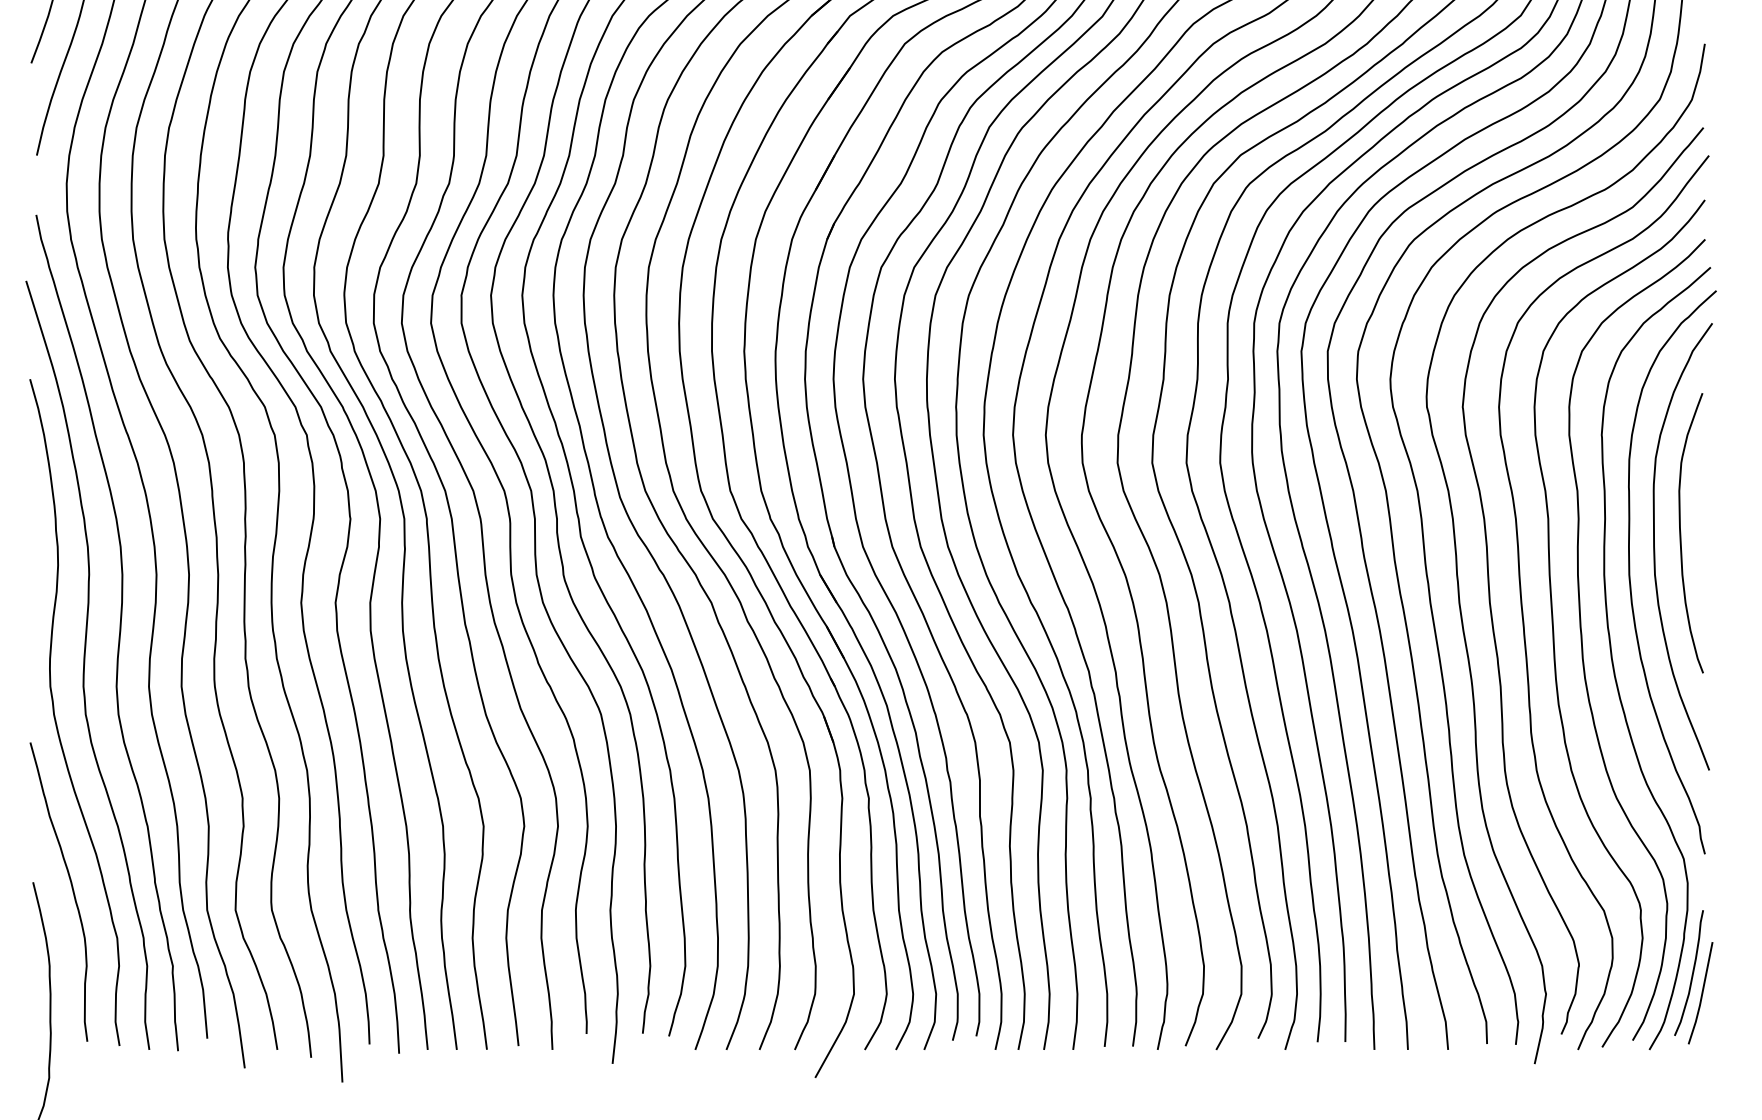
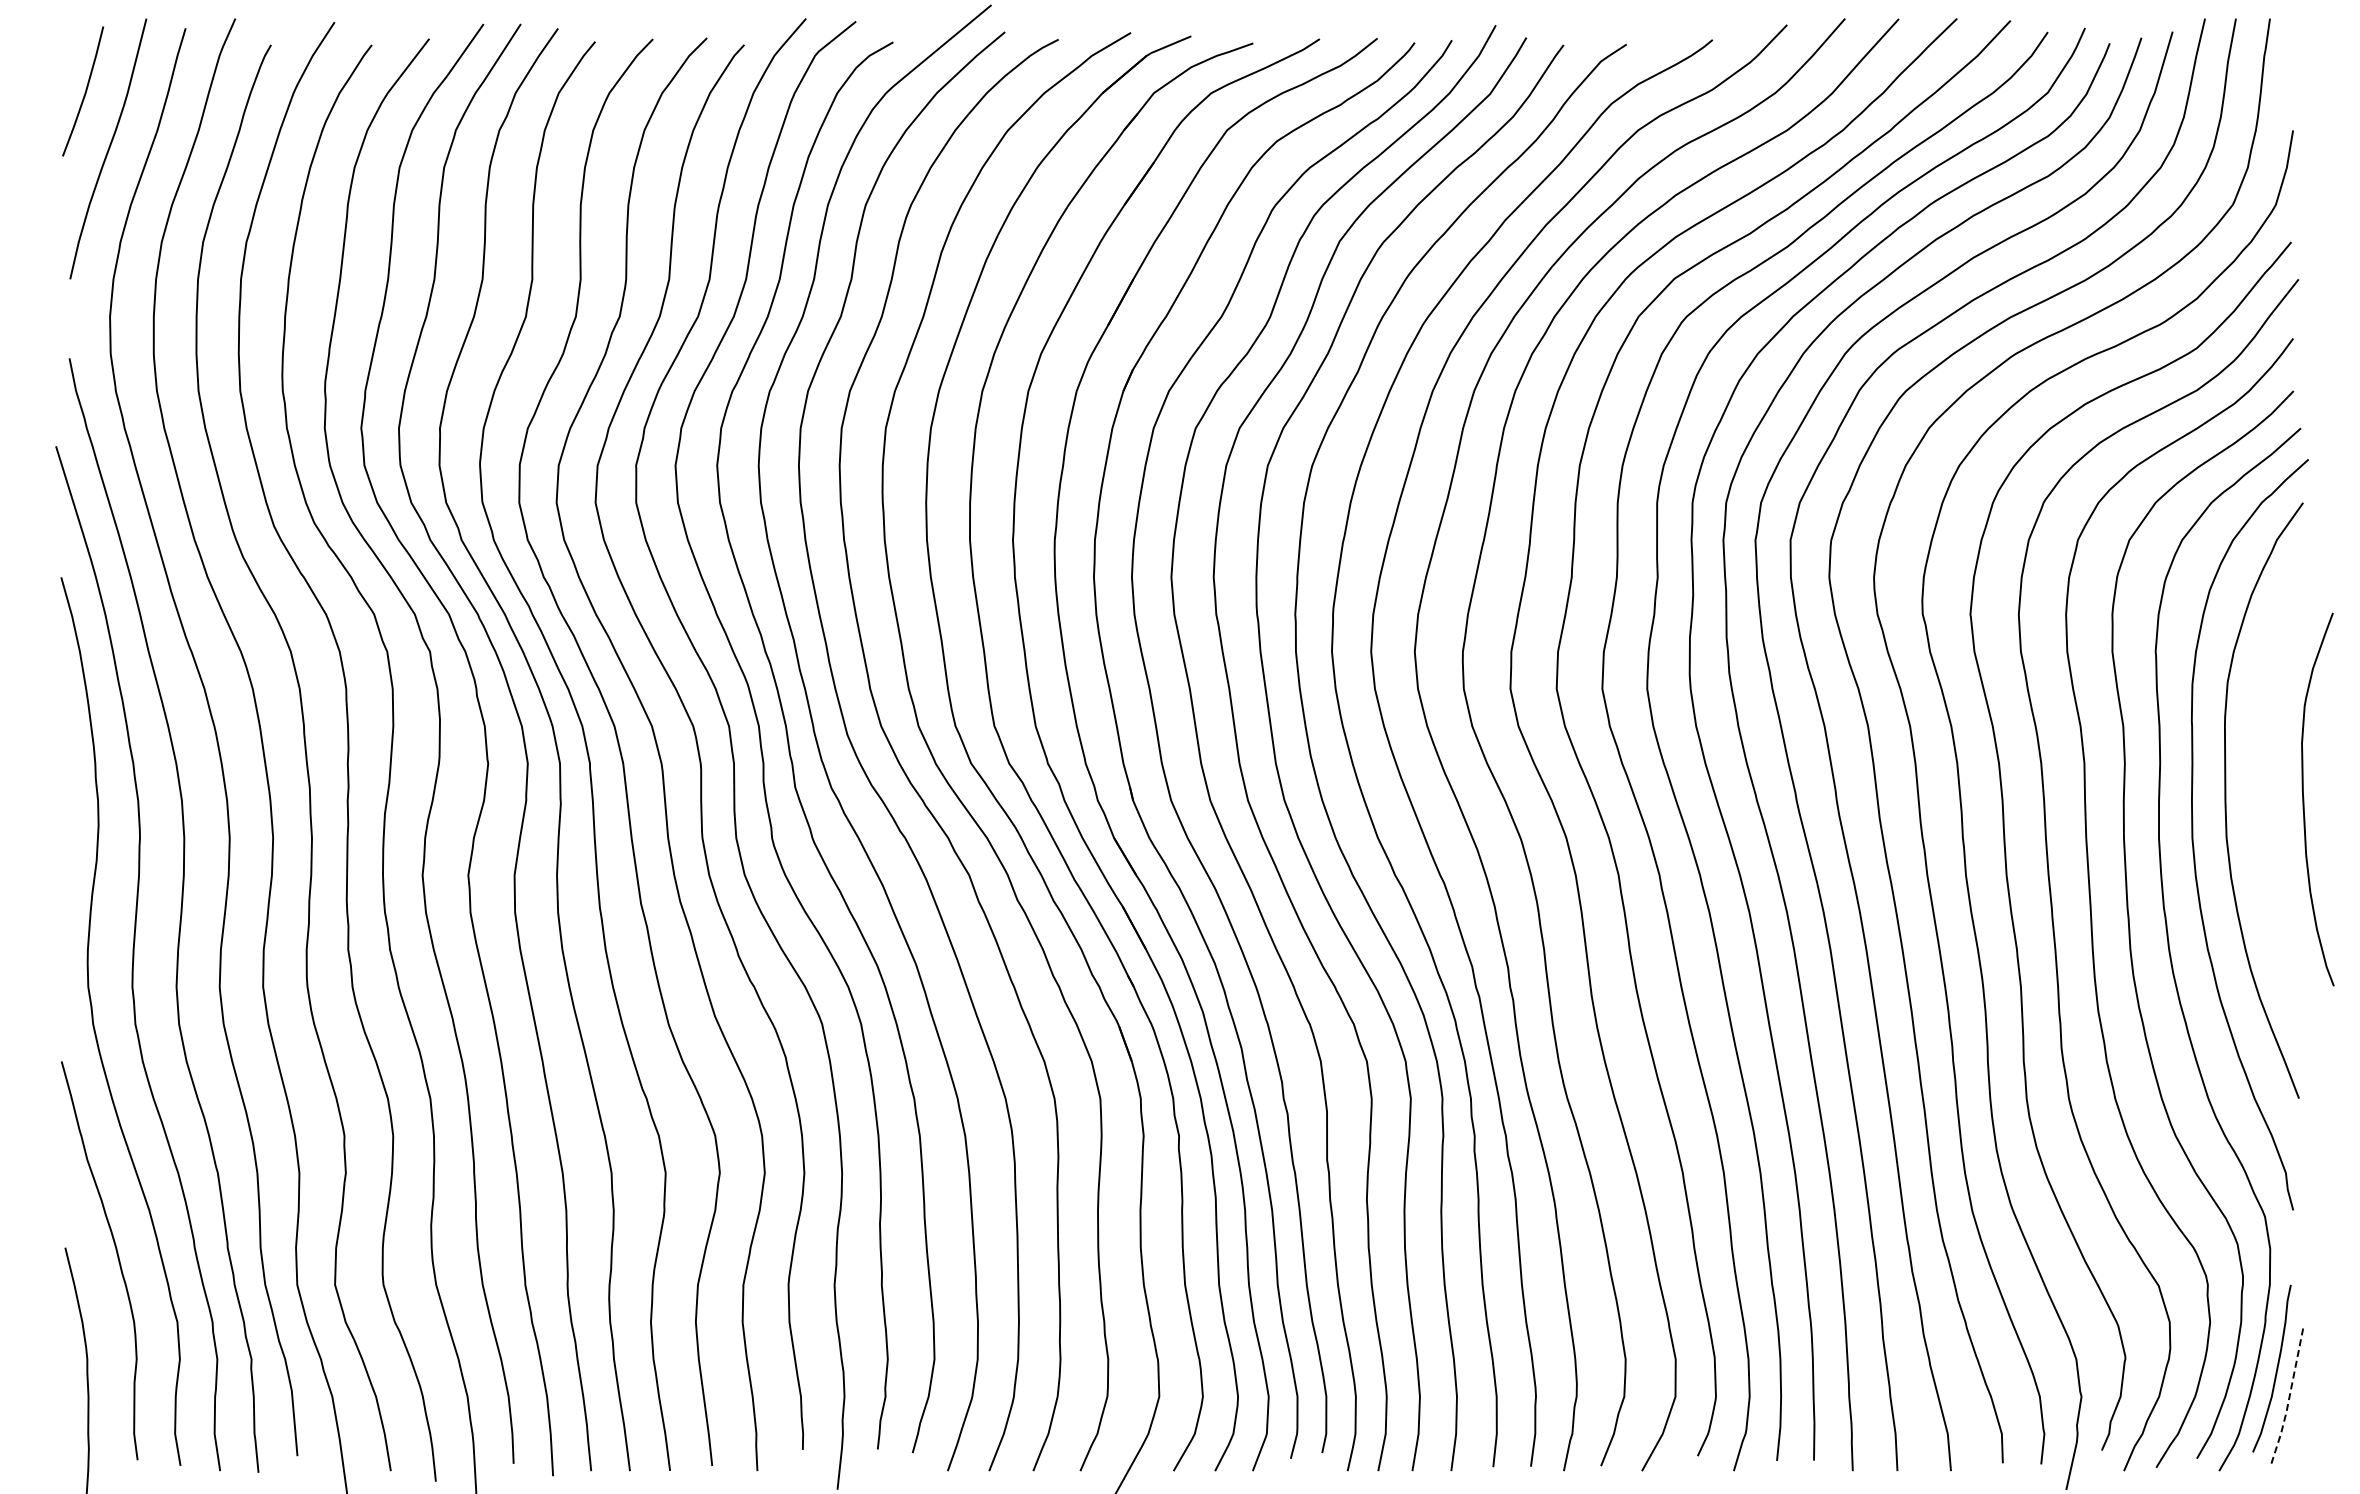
curve: (1681, 533) -> (2304, 799), moved
line: (1702, 994) -> (2289, 1397), solid -> dashed

